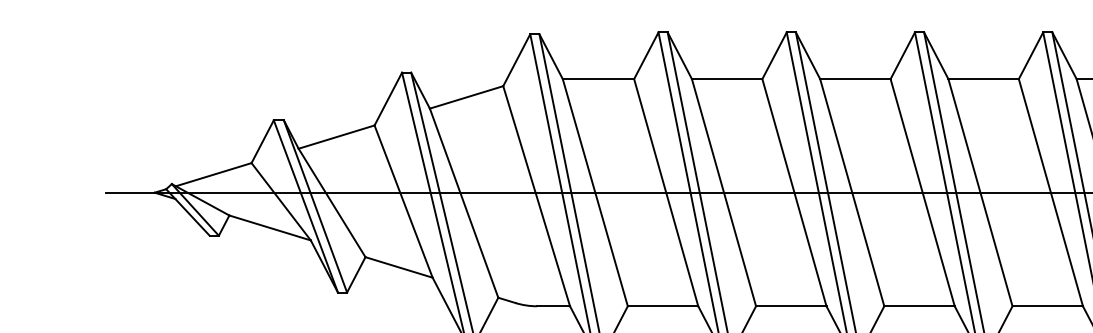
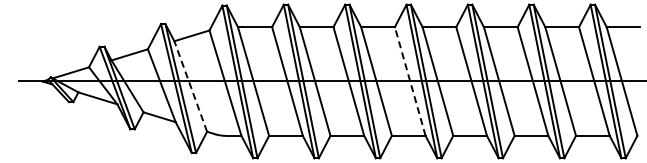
line: (923, 192) -> (410, 81), solid -> dashed
line: (463, 203) -> (190, 86), solid -> dashed

